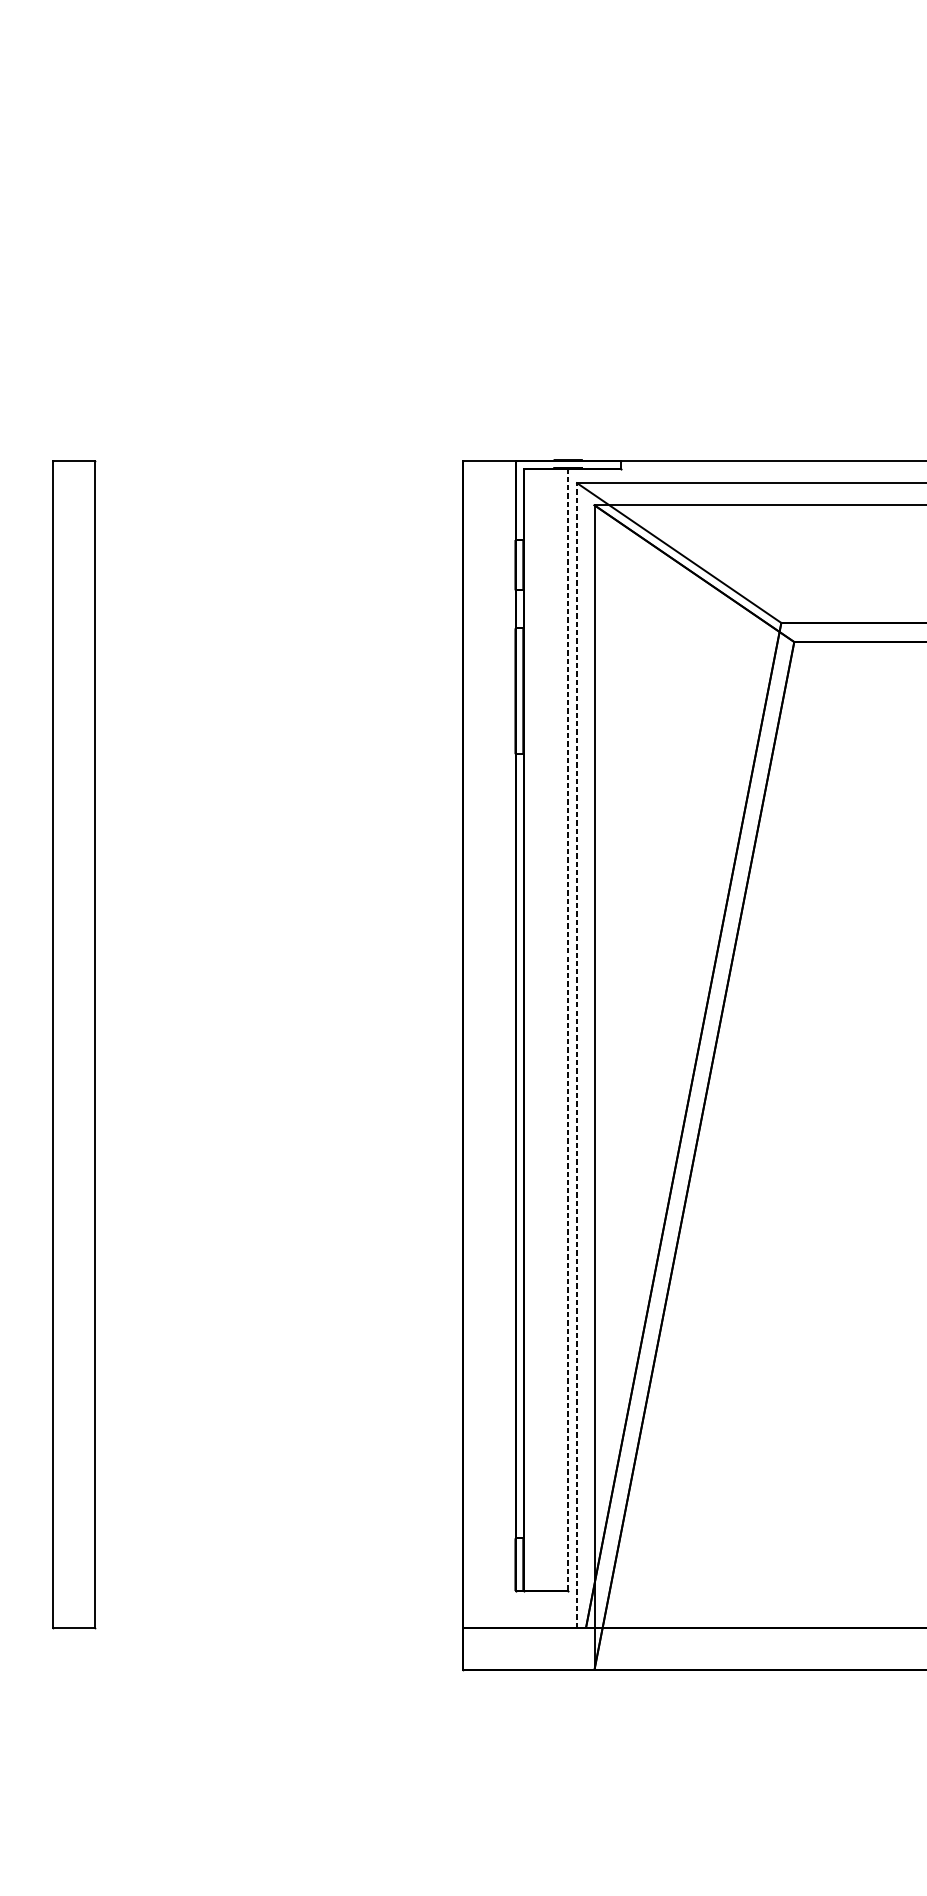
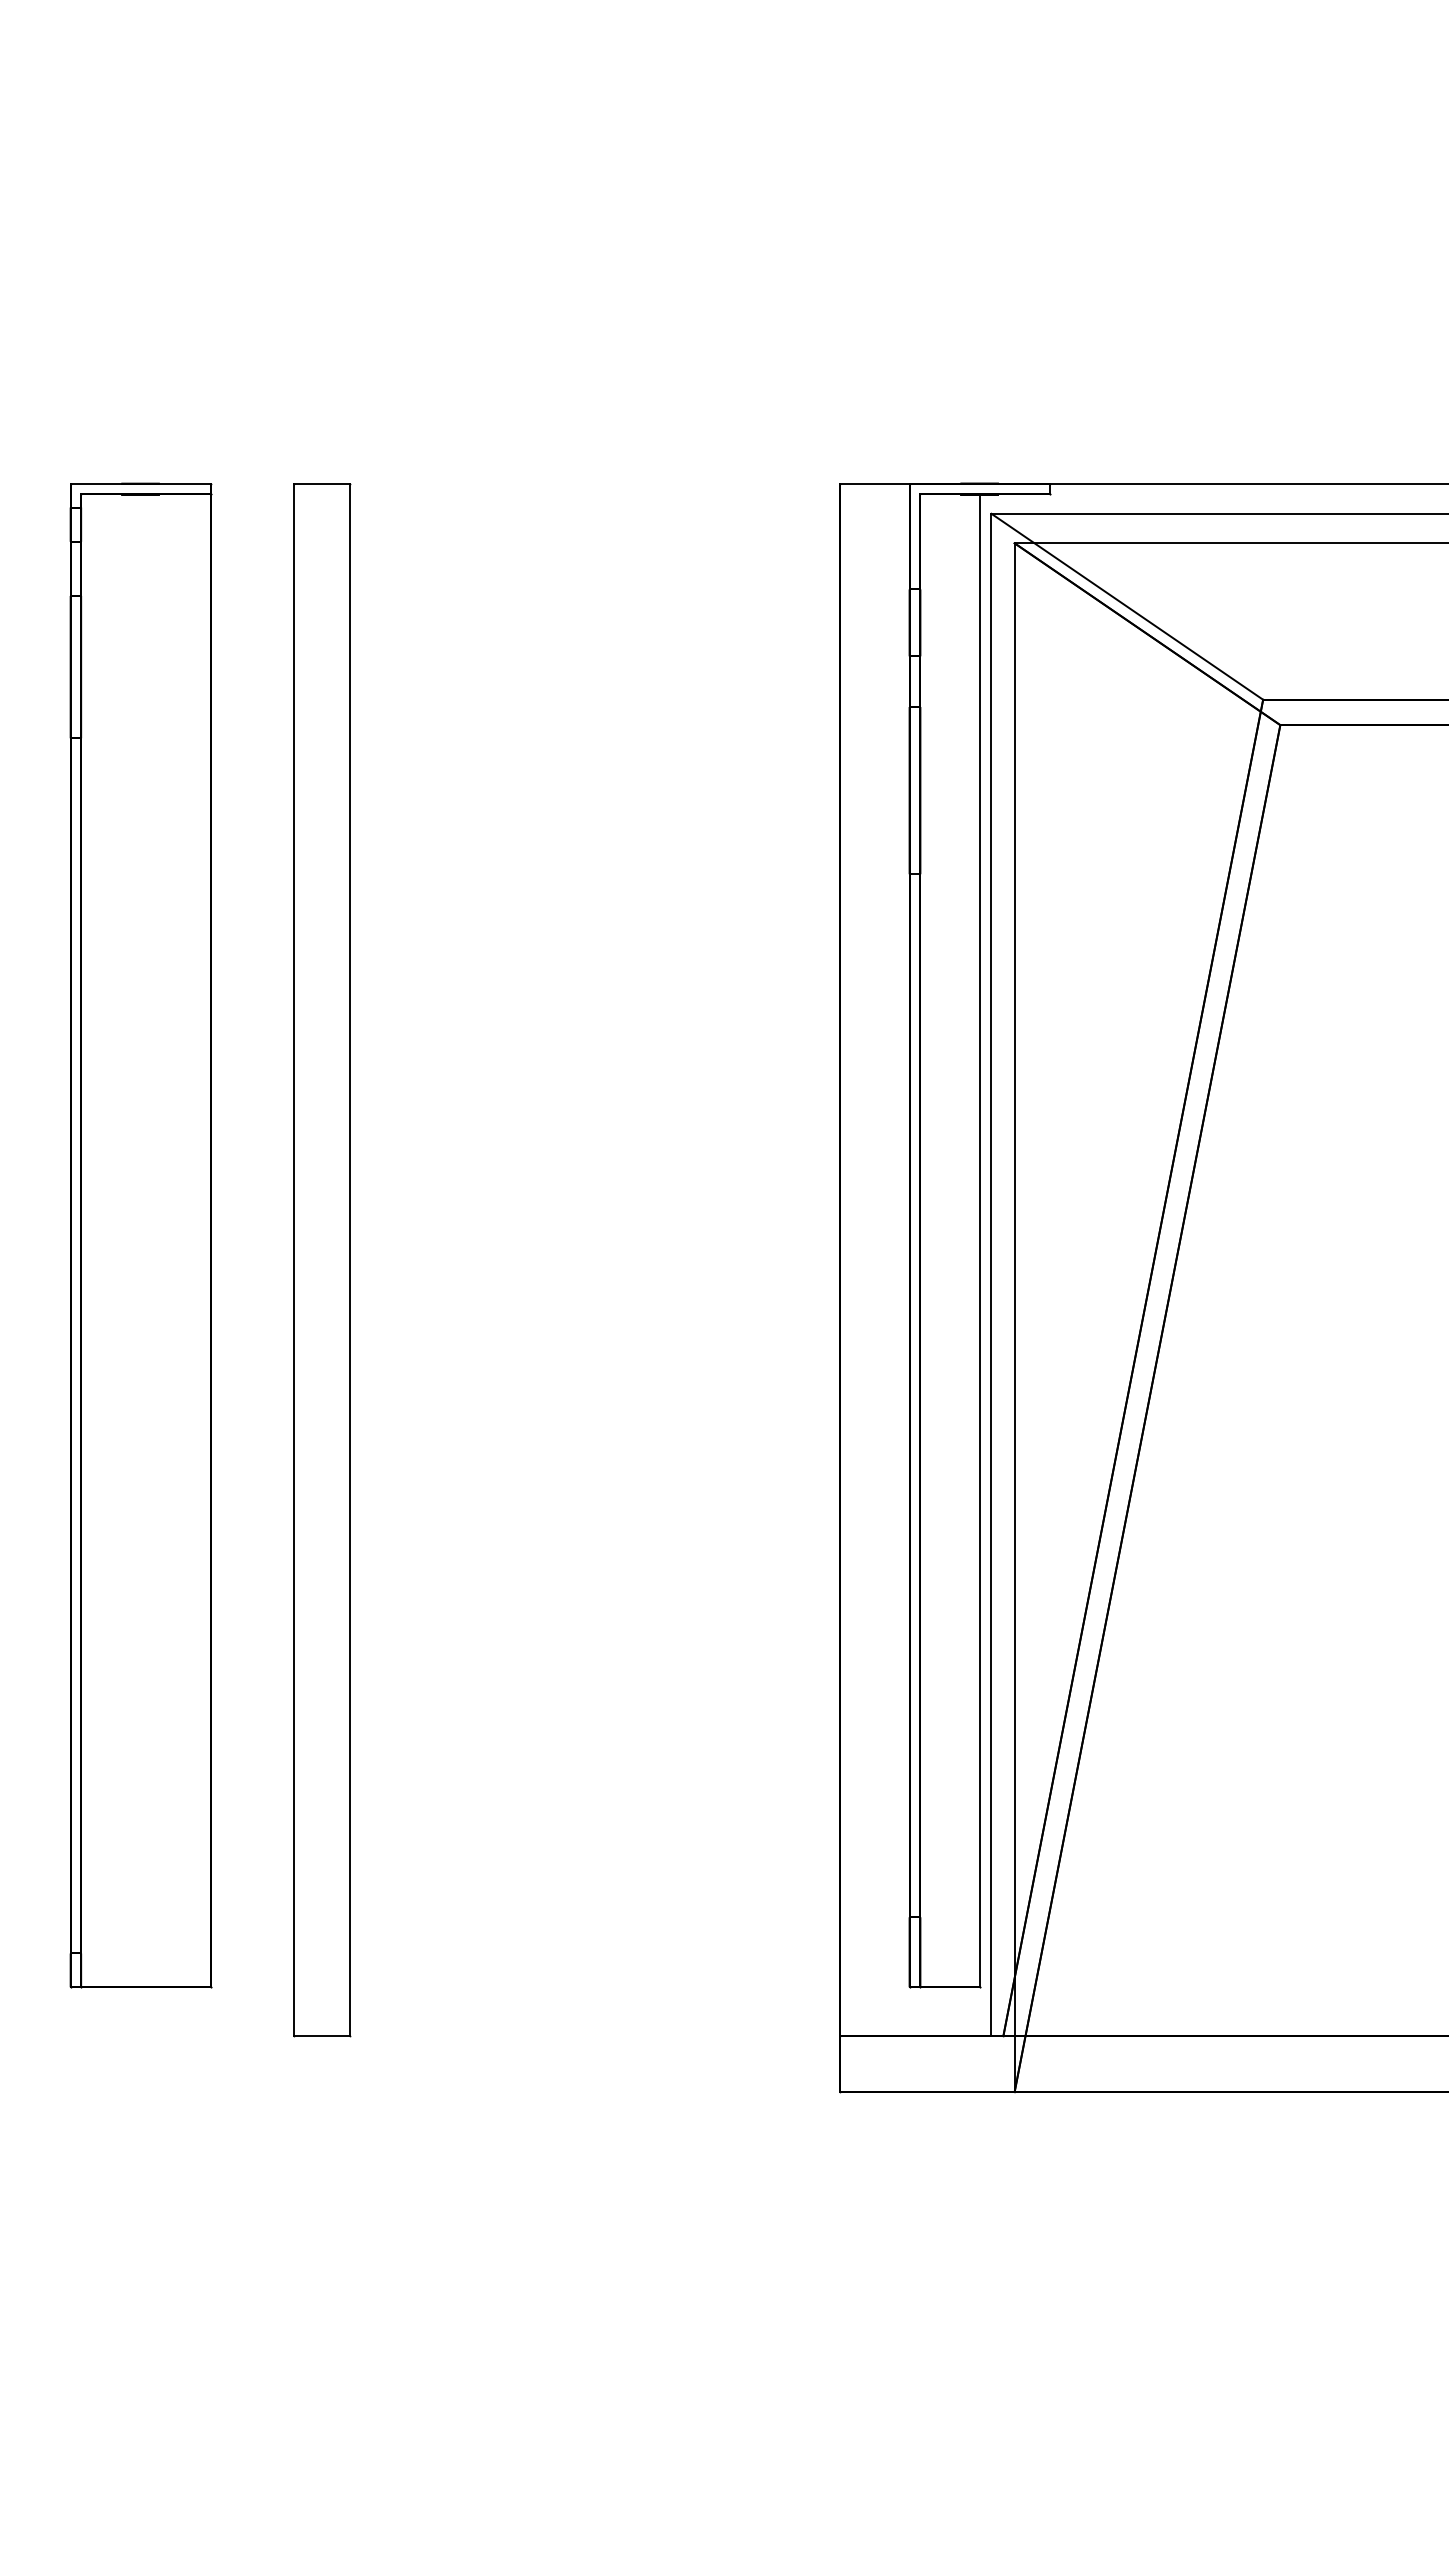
line: (568, 1030) -> (979, 1241), dashed -> solid
line: (577, 1055) -> (991, 1274), dashed -> solid

